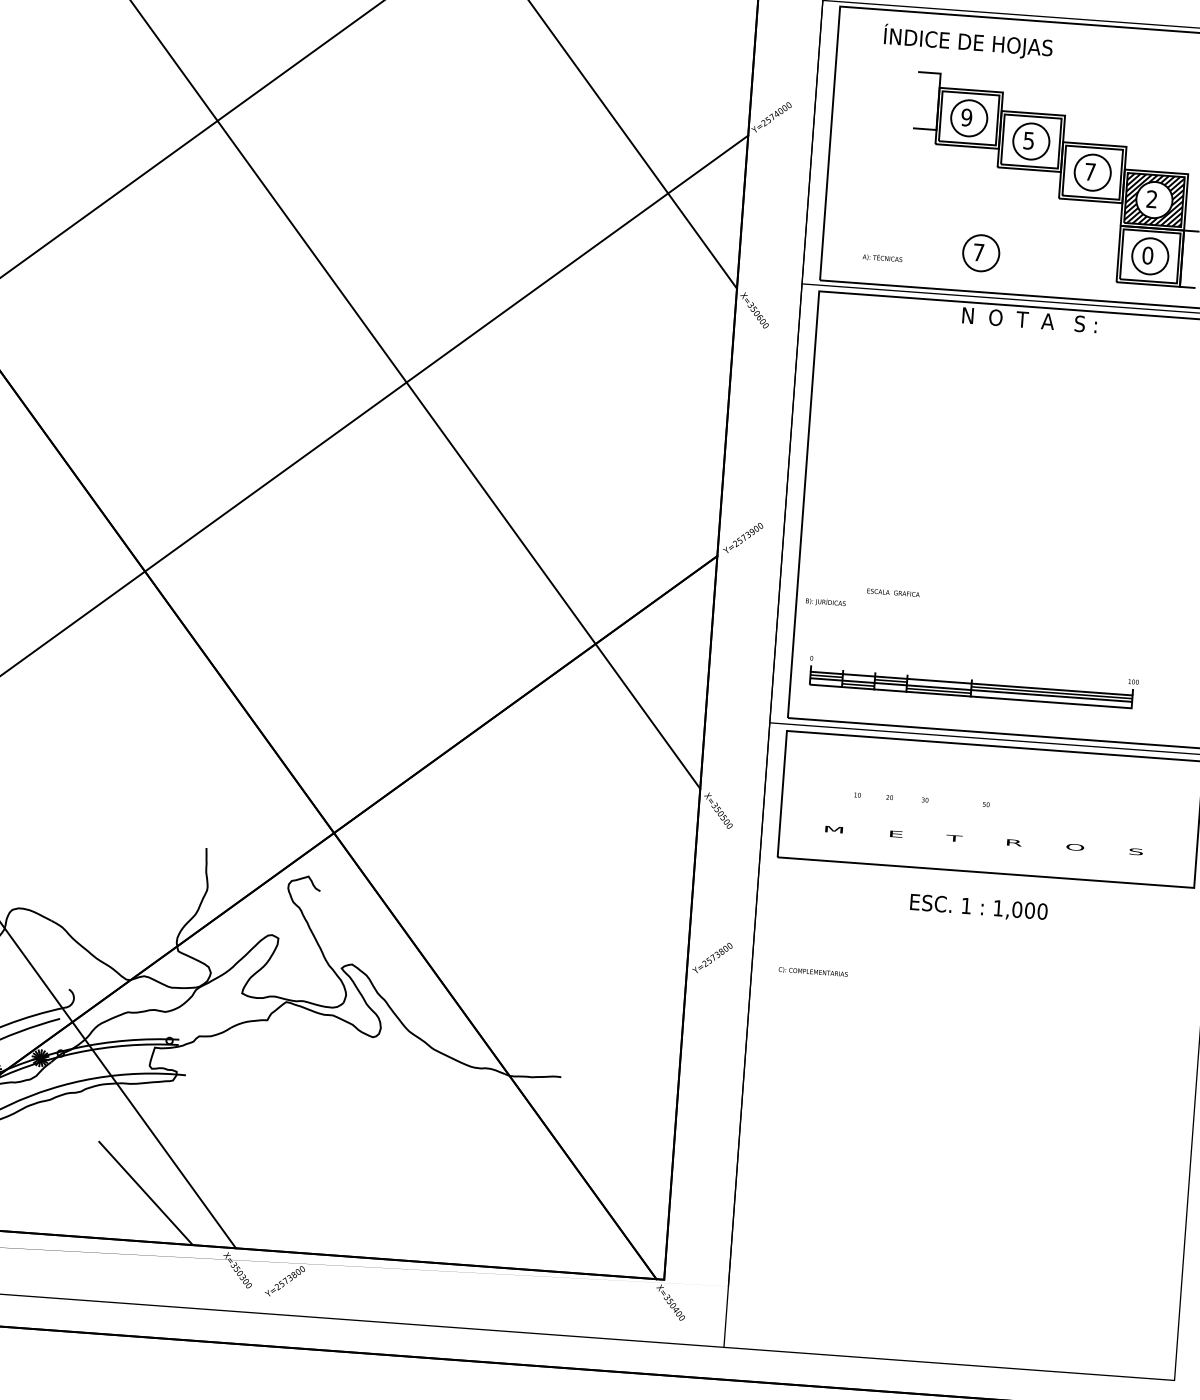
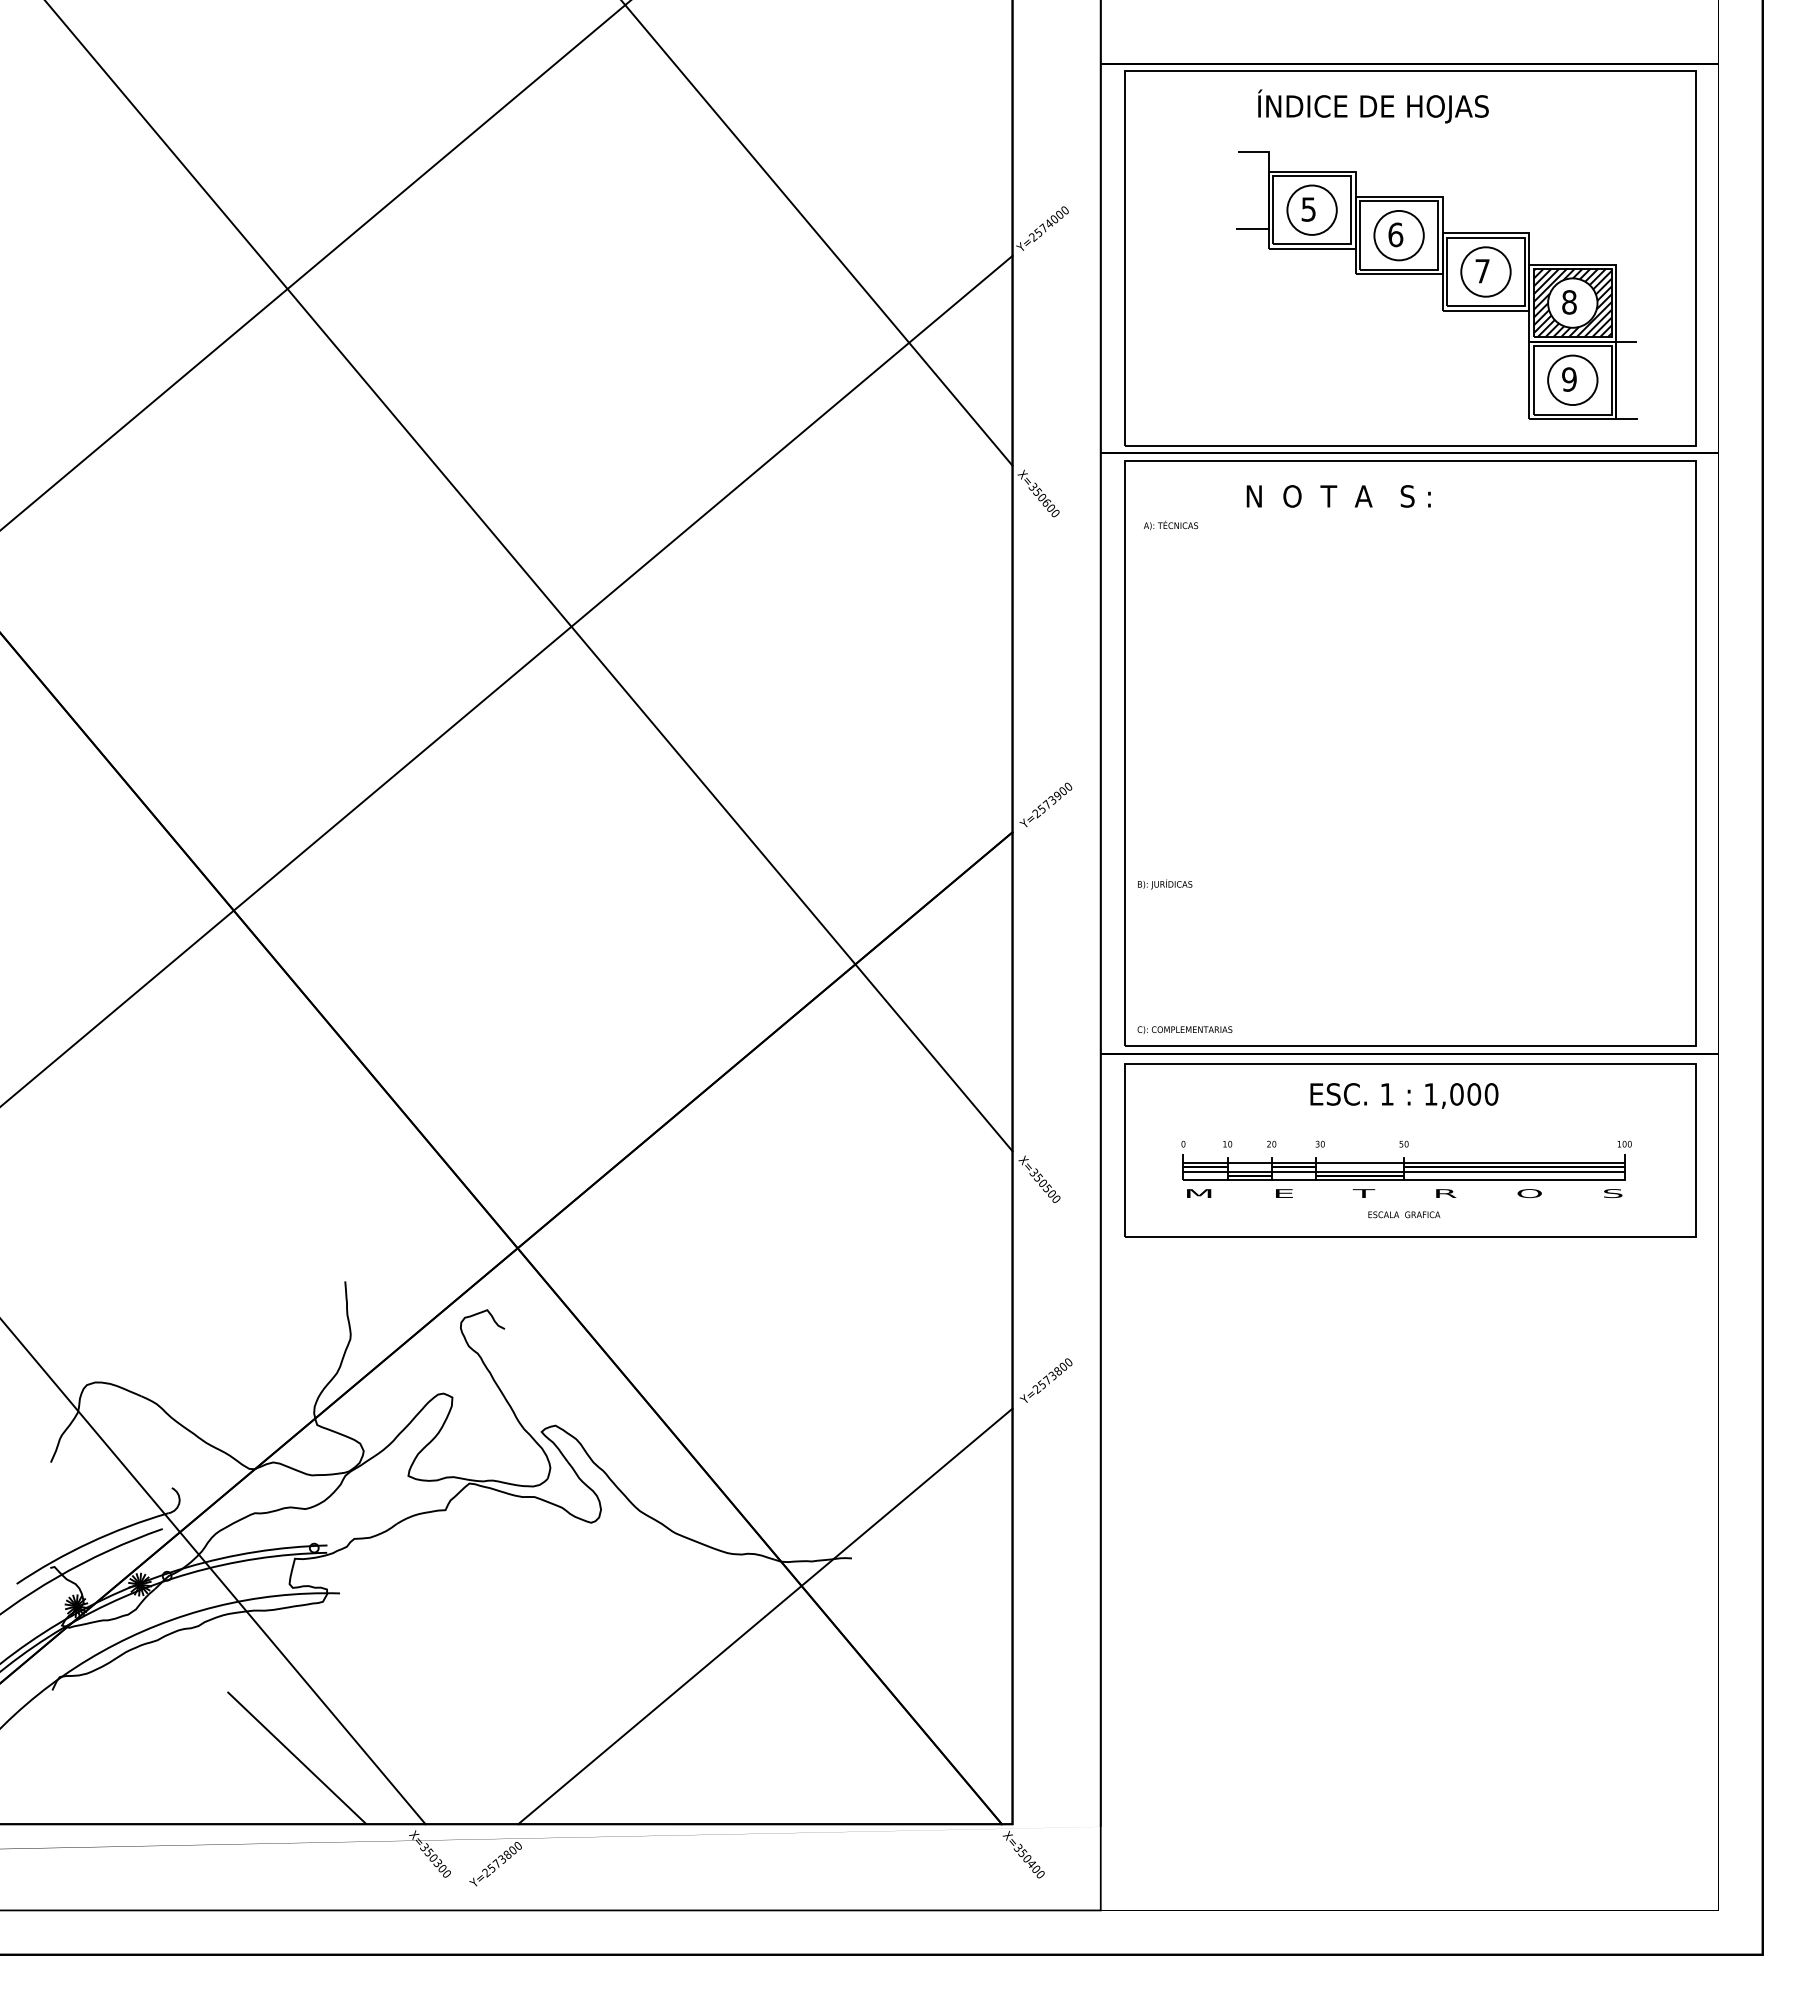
text: (968, 42) -> (1373, 106), moved
text: (966, 117) -> (1308, 209), 9 -> 5
text: (1028, 140) -> (1395, 234), 5 -> 6
text: (1152, 199) -> (1569, 302), 2 -> 8
part: (980, 252) -> (1341, 392), removed
text: (1147, 255) -> (1569, 379), 0 -> 9
text: (882, 258) -> (1171, 525), moved
text: (1029, 320) -> (1338, 496), moved
text: (893, 592) -> (1404, 1214), moved
part: (973, 682) -> (1406, 1160), moved
text: (979, 907) -> (1404, 1095), moved
text: (812, 971) -> (1184, 1029), moved
line: (495, 1114) -> (765, 1616), added

